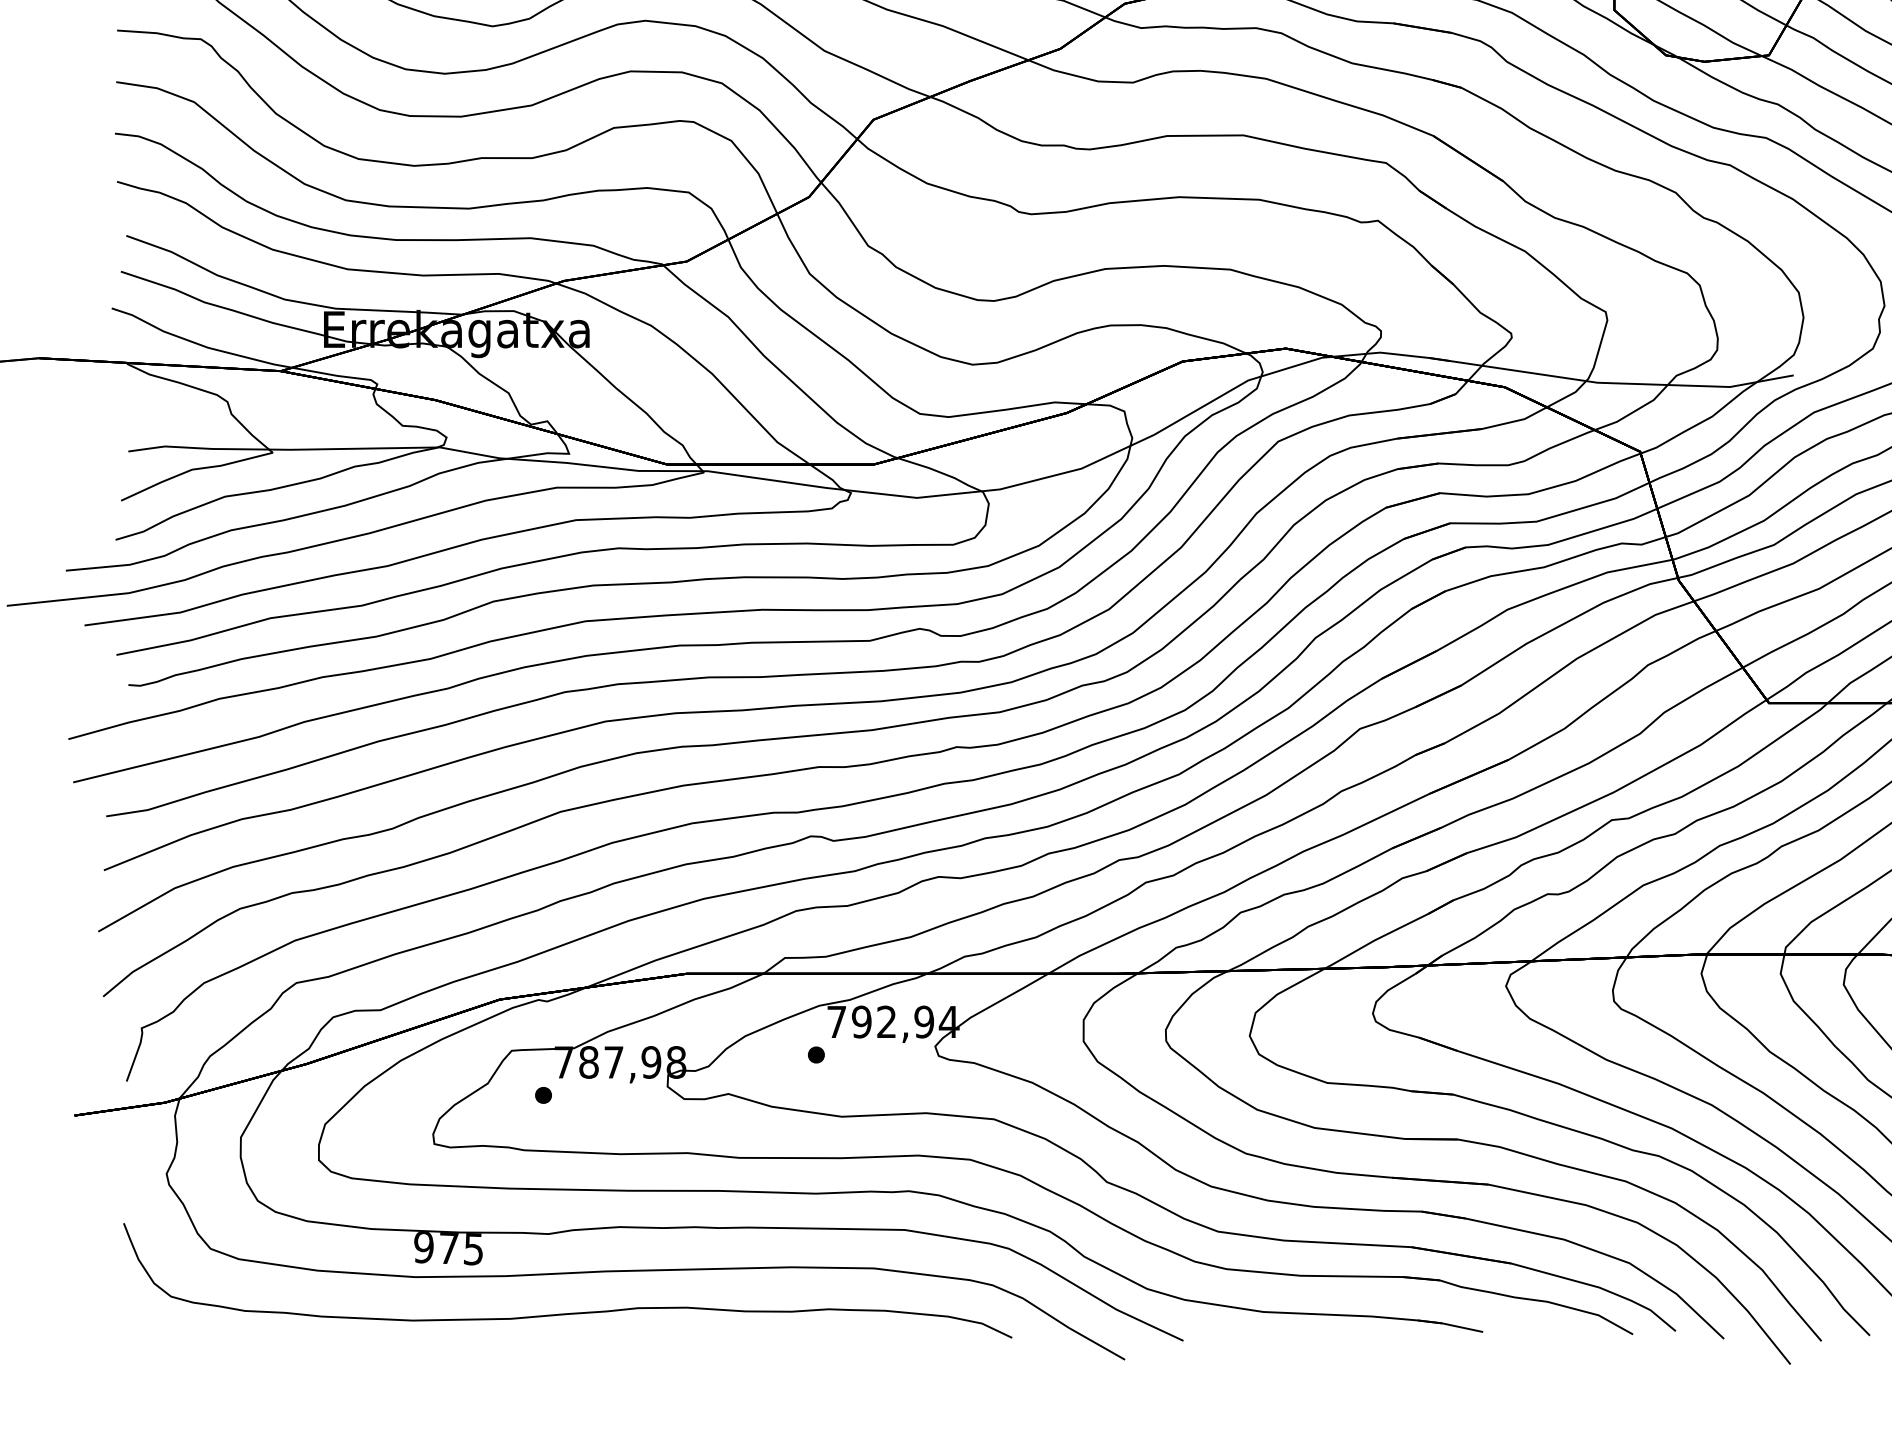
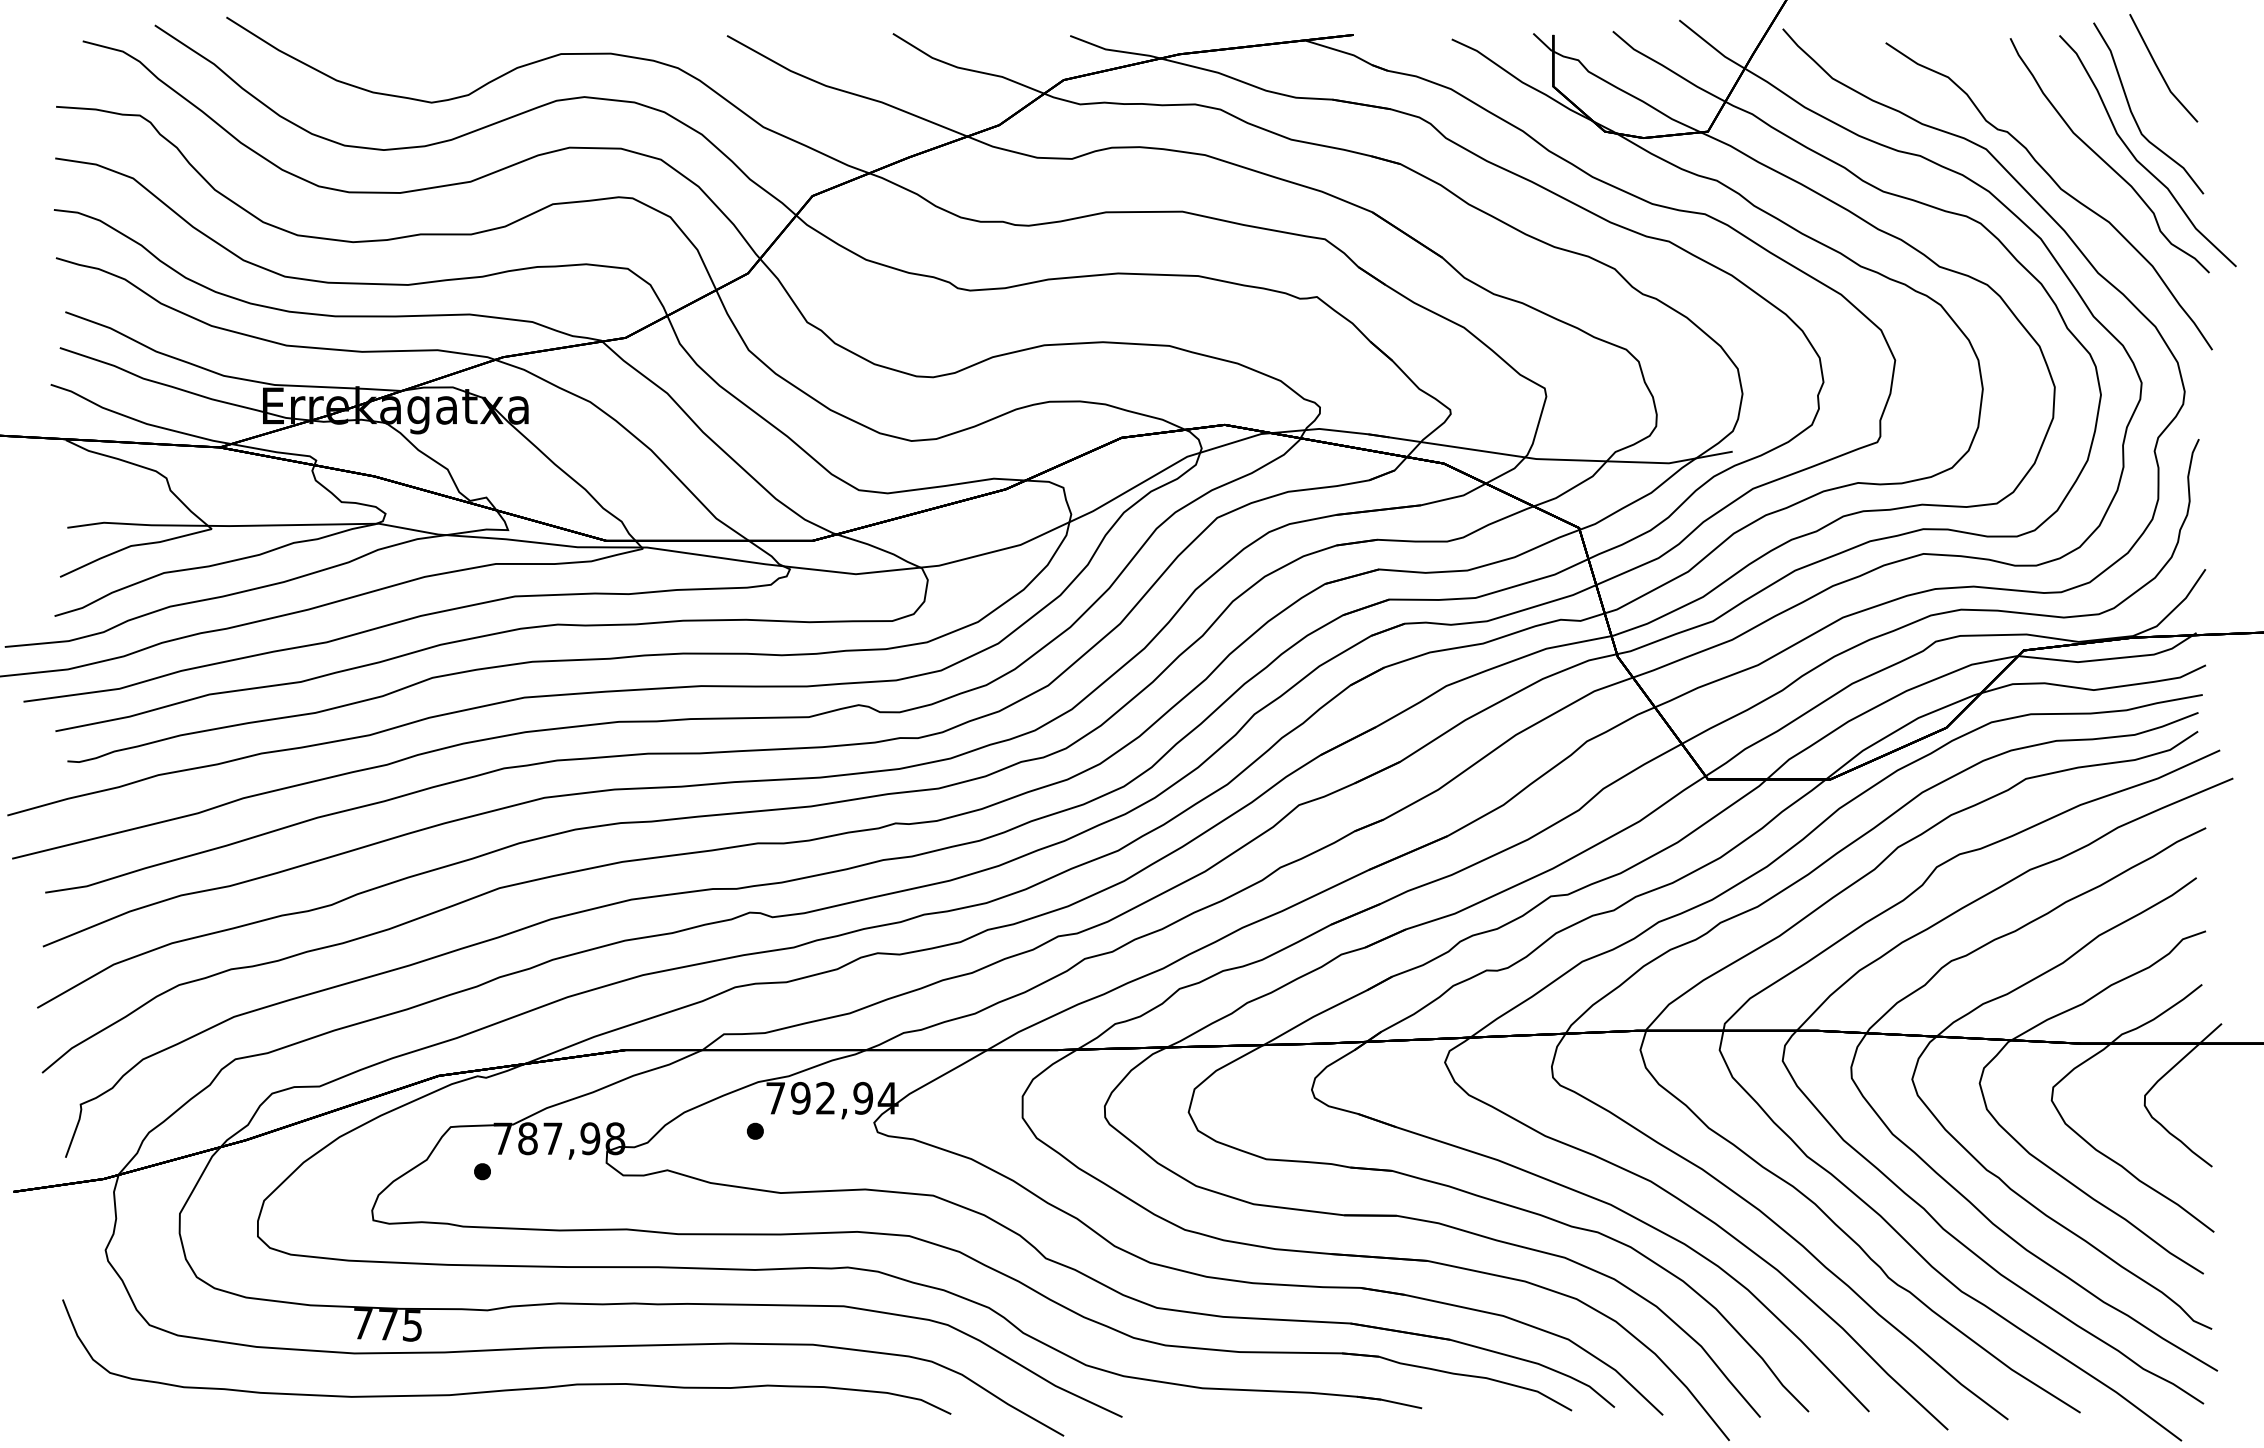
text: (423, 1247) -> (362, 1323), 975 -> 775

